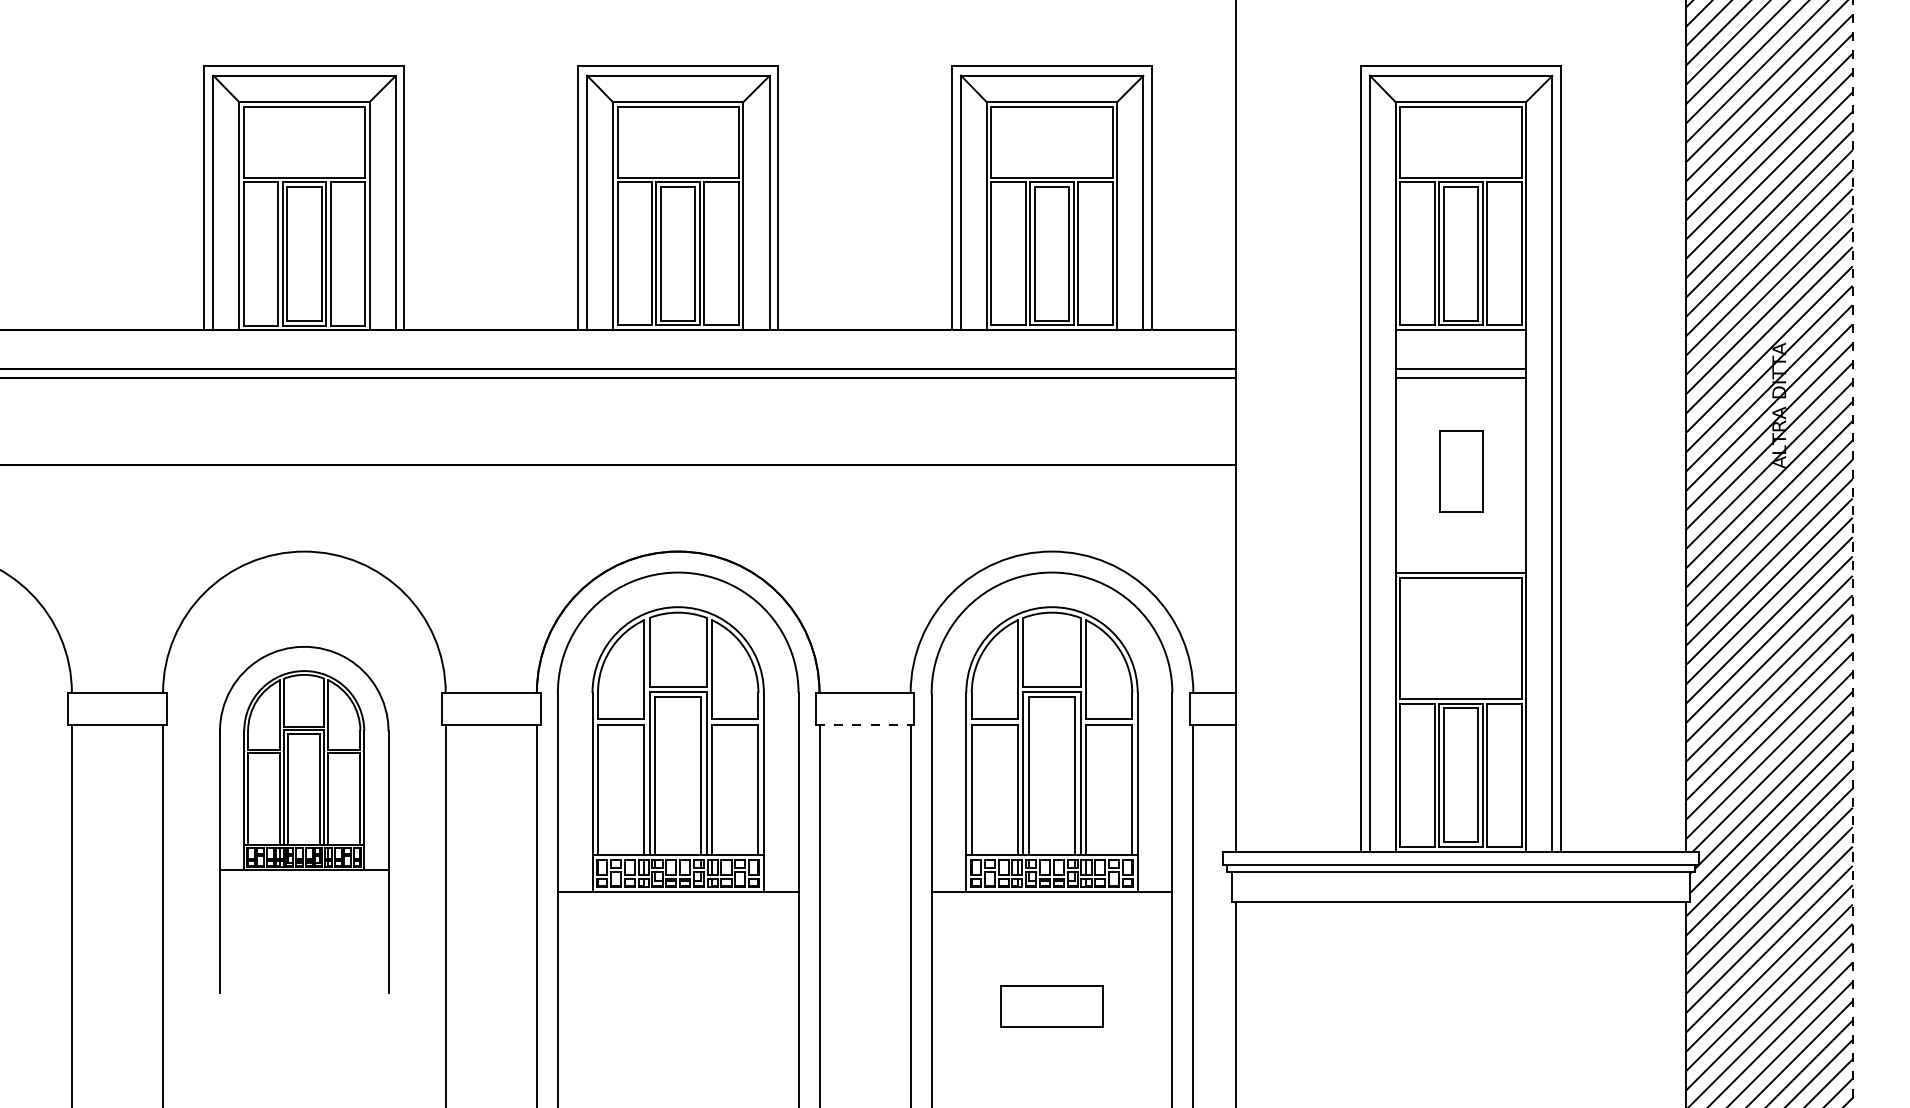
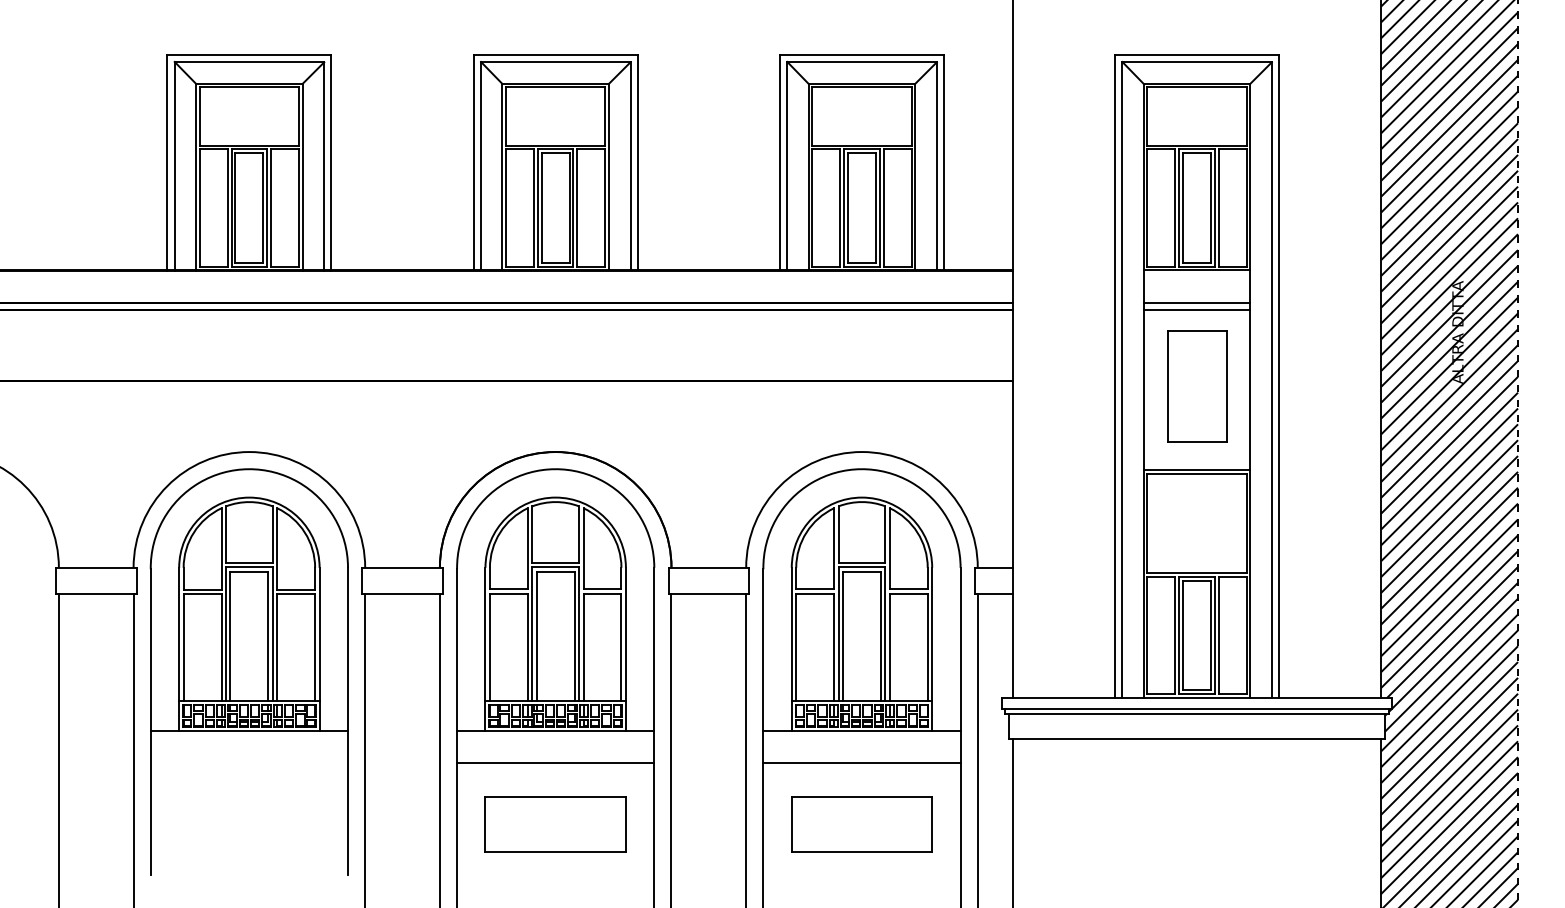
part: (1461, 471) -> (1197, 386), size x1.67
line: (865, 724) -> (709, 593), dashed -> solid
part: (303, 819) -> (248, 671), size x1.43
line: (677, 930) -> (555, 762), added
line: (1051, 930) -> (861, 762), added
part: (677, 1006) -> (555, 824), added
part: (1051, 1006) -> (861, 824), size x1.67

